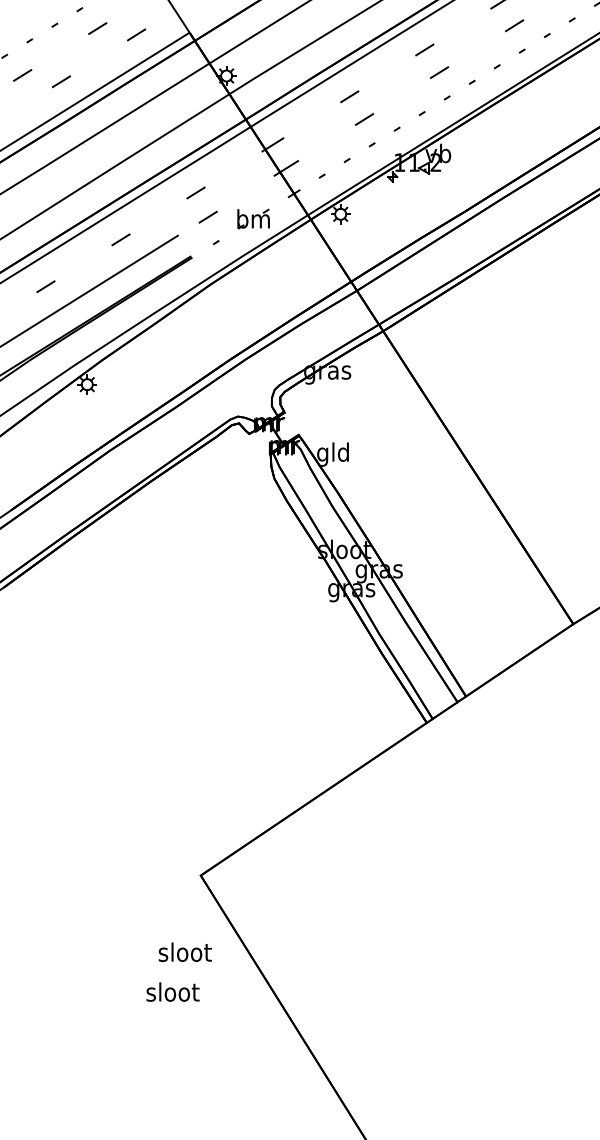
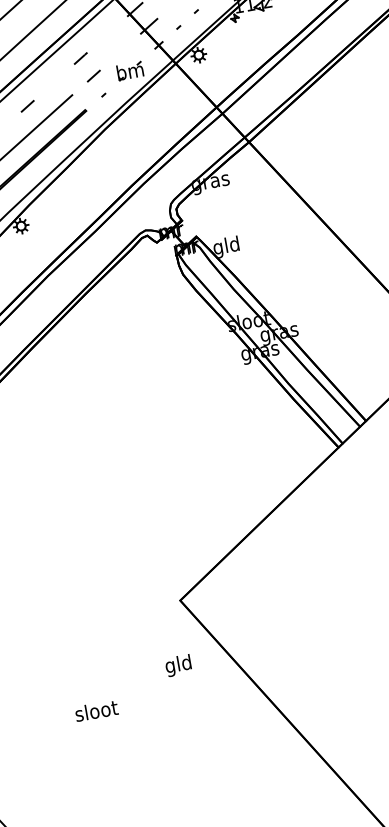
text: (184, 954) -> (178, 665), sloot -> gld
text: (172, 991) -> (96, 710), moved

